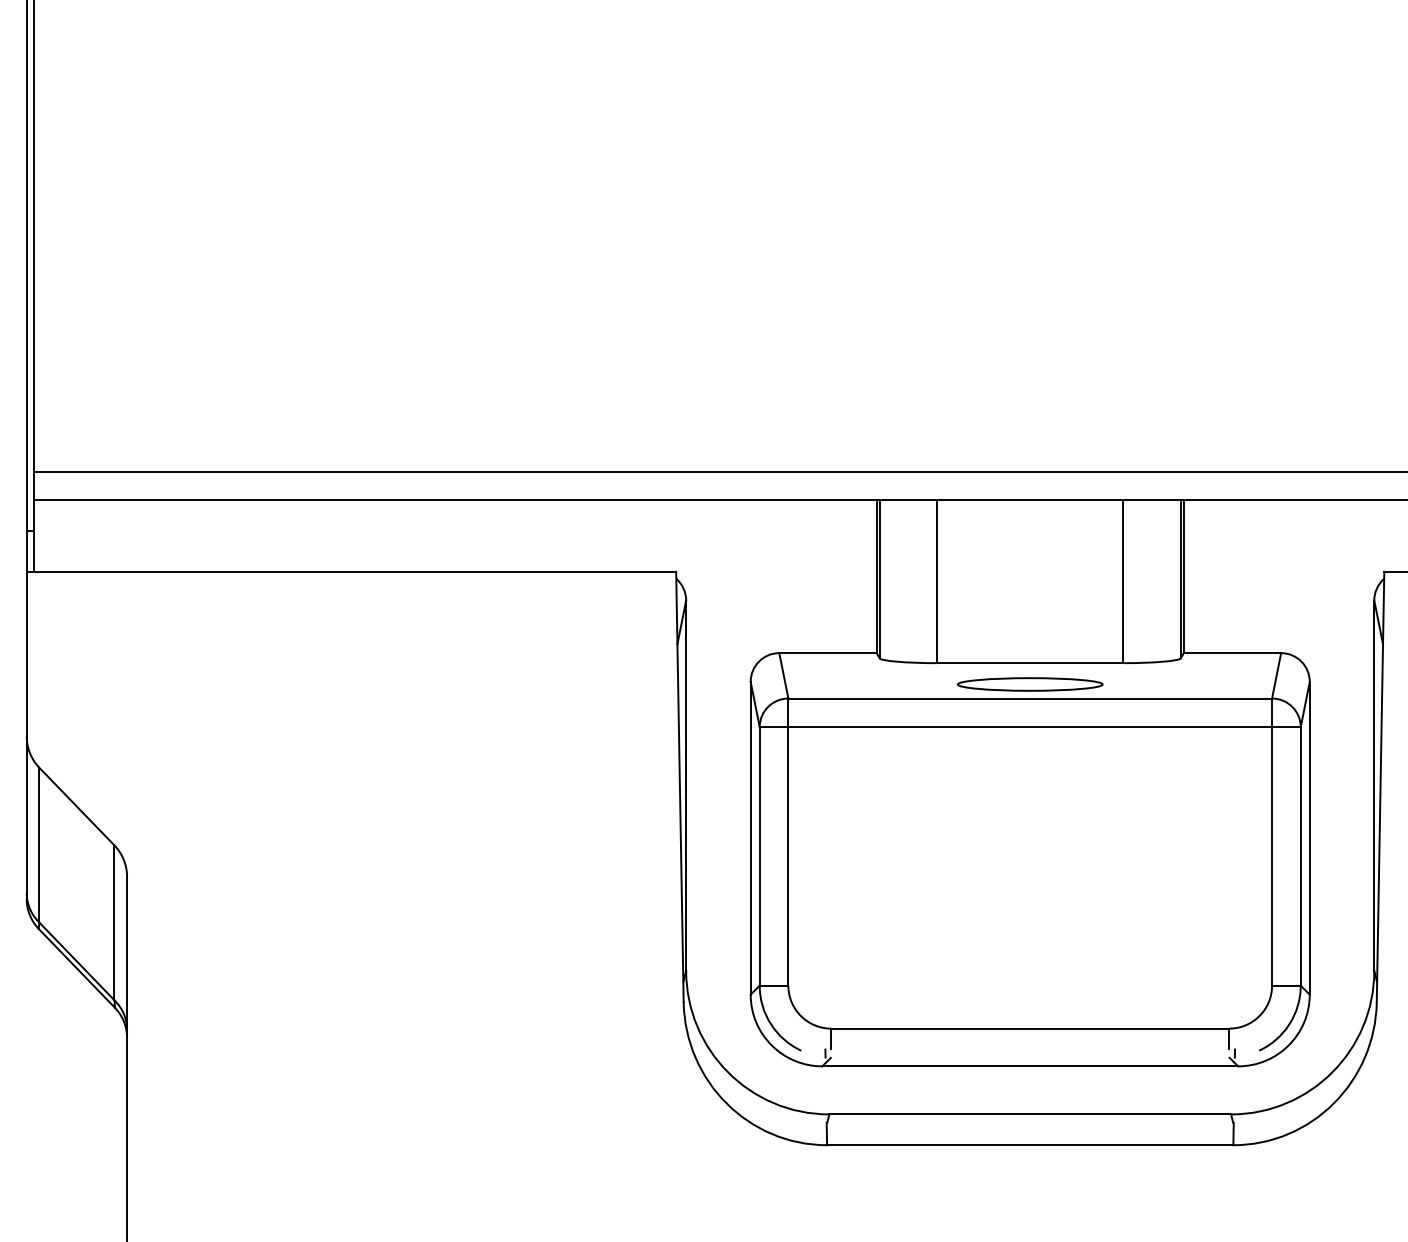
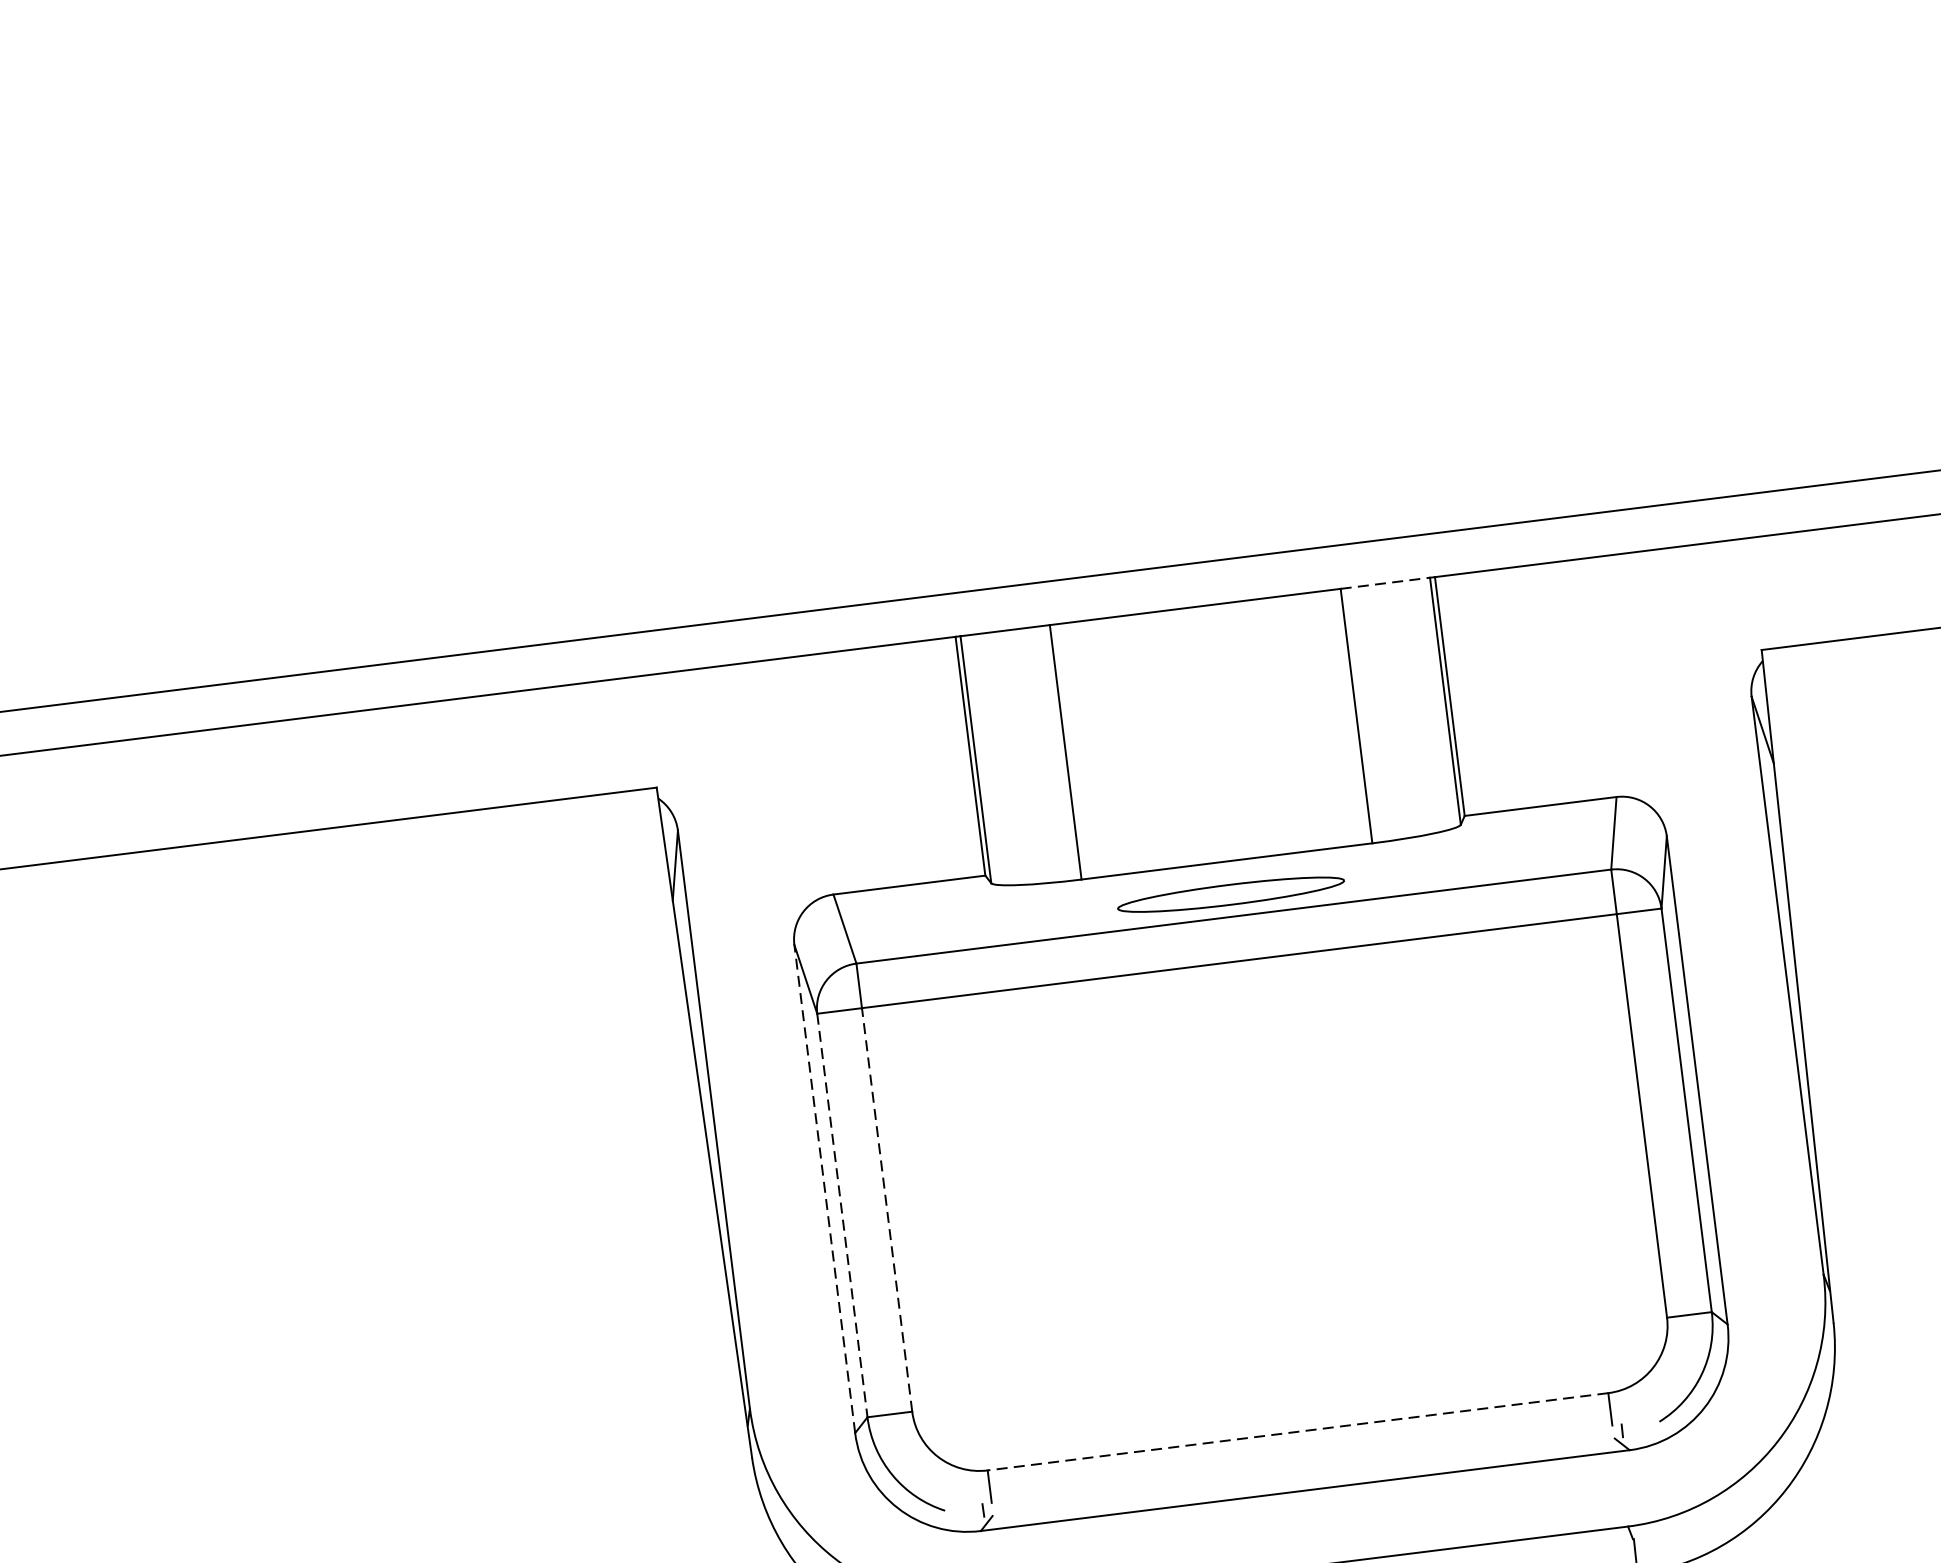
line: (1152, 500) -> (1386, 583), solid -> dashed
line: (750, 837) -> (824, 1187), solid -> dashed
line: (788, 855) -> (887, 1208), solid -> dashed
line: (759, 856) -> (842, 1215), solid -> dashed
line: (1030, 1028) -> (1298, 1431), solid -> dashed

